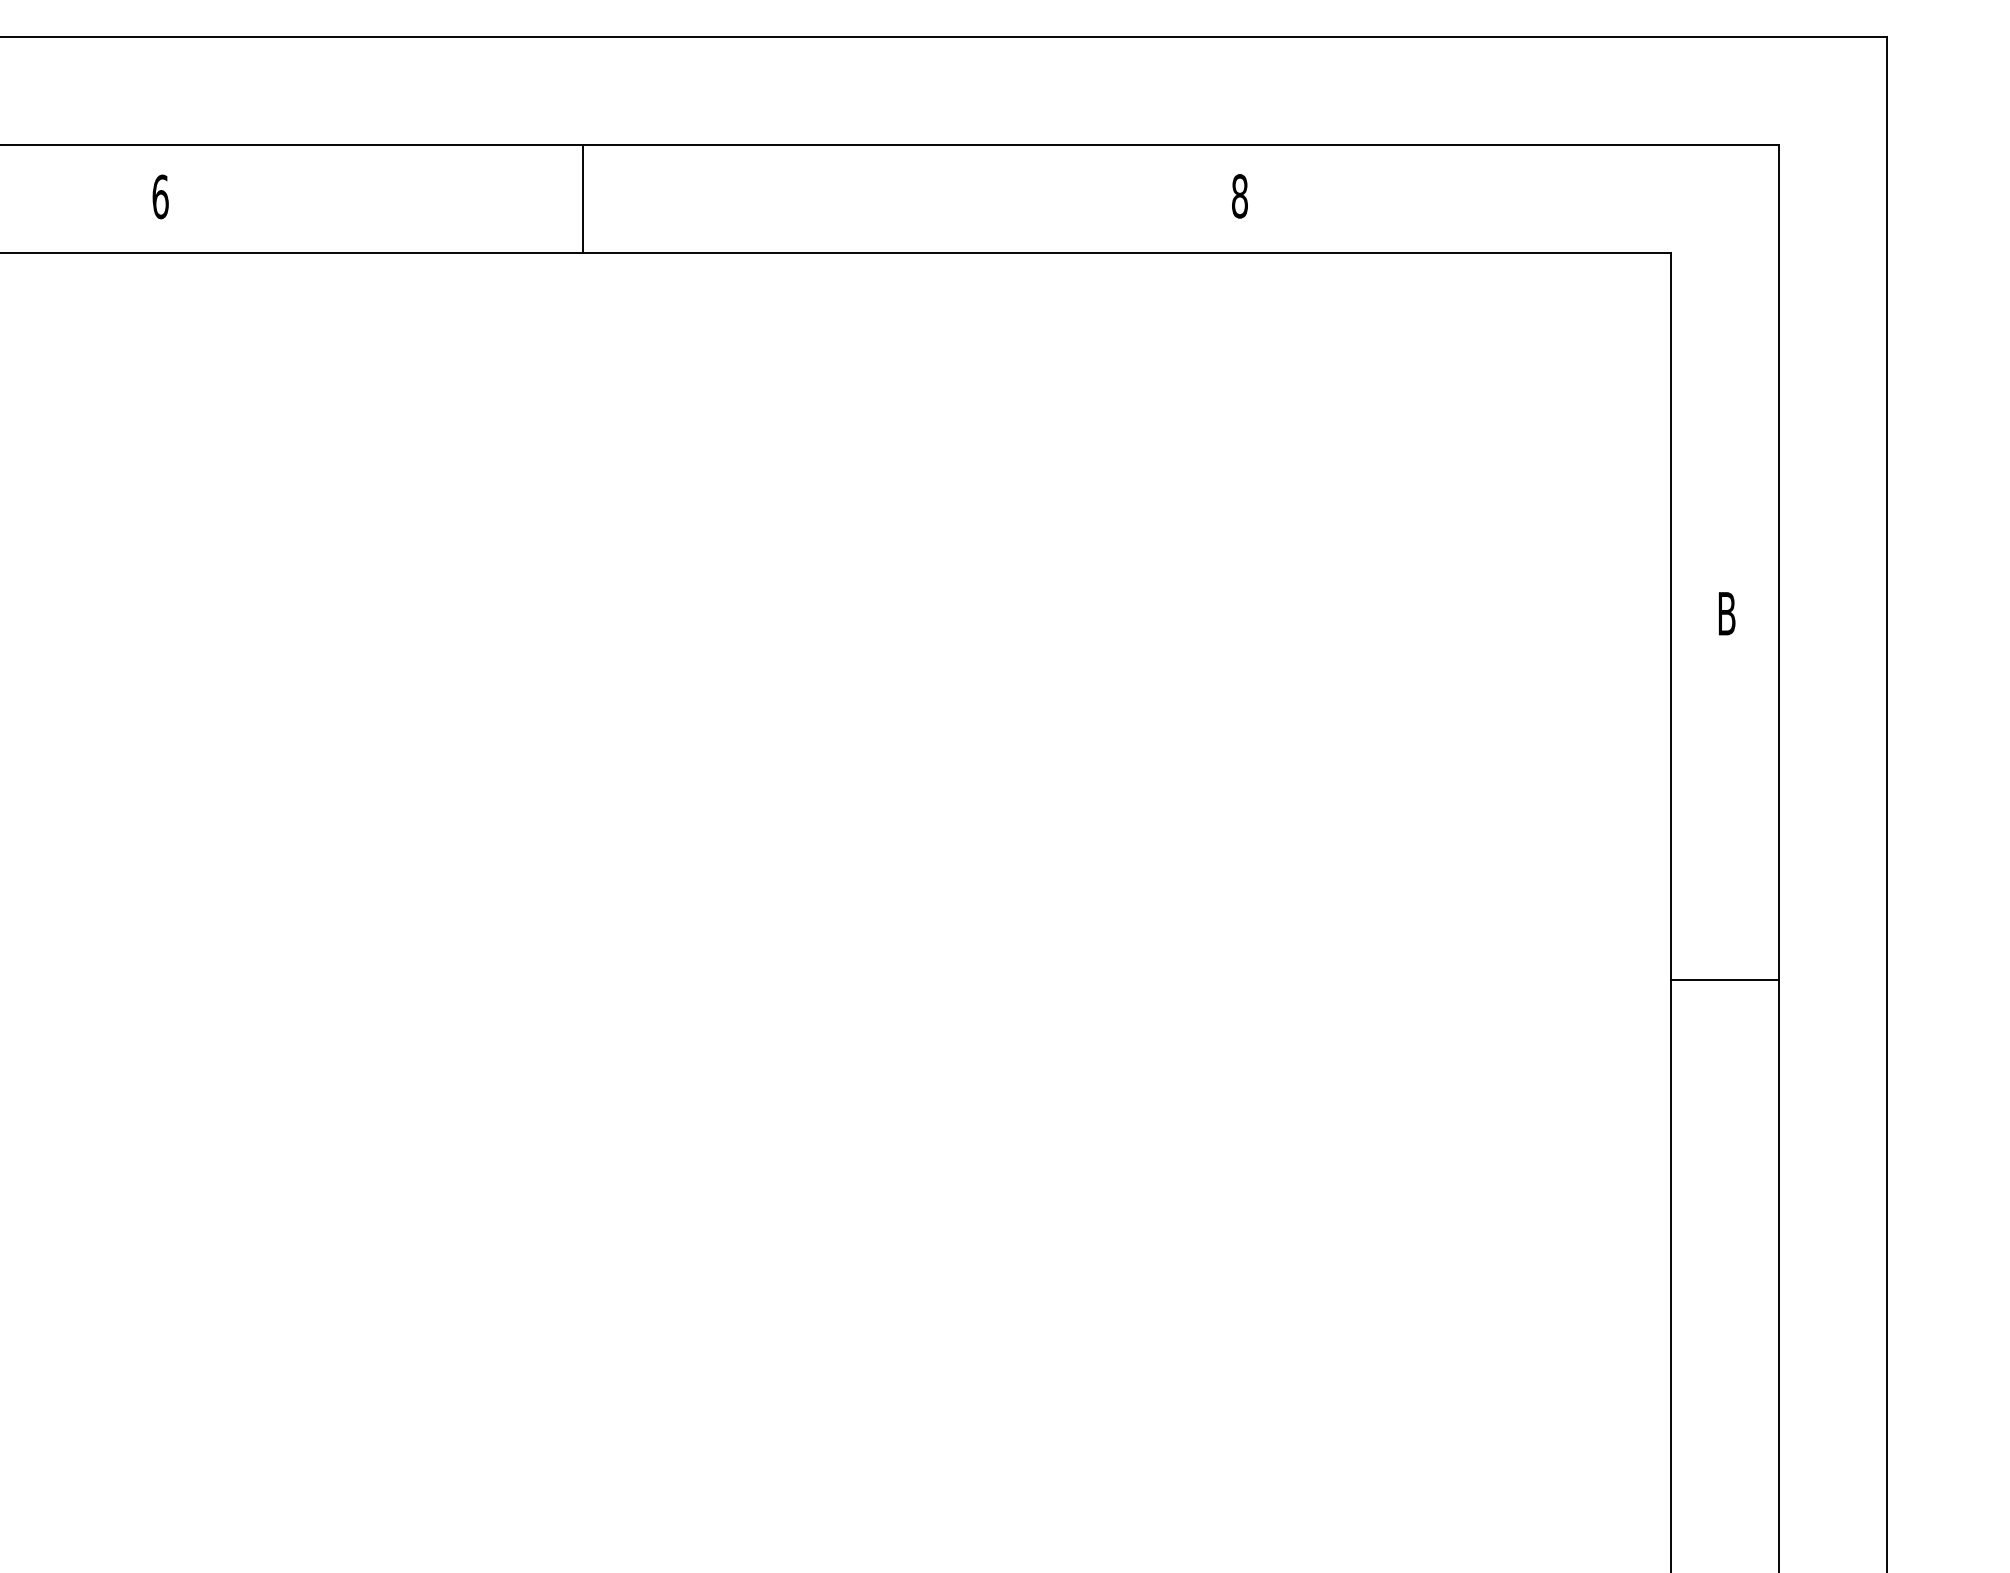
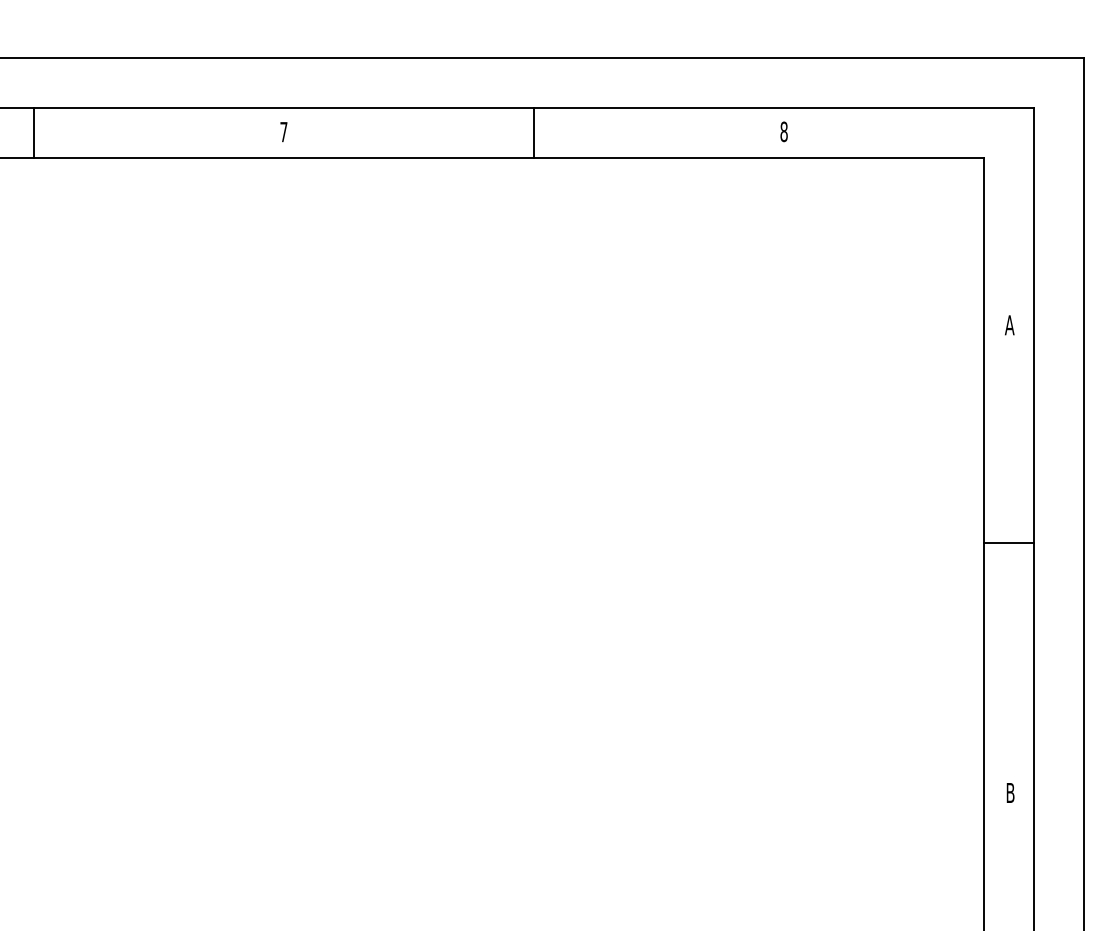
text: (159, 195) -> (283, 131), 6 -> 7
line: (582, 199) -> (533, 133), moved
text: (1726, 614) -> (1009, 325), B -> A
line: (1724, 981) -> (1008, 543), moved

